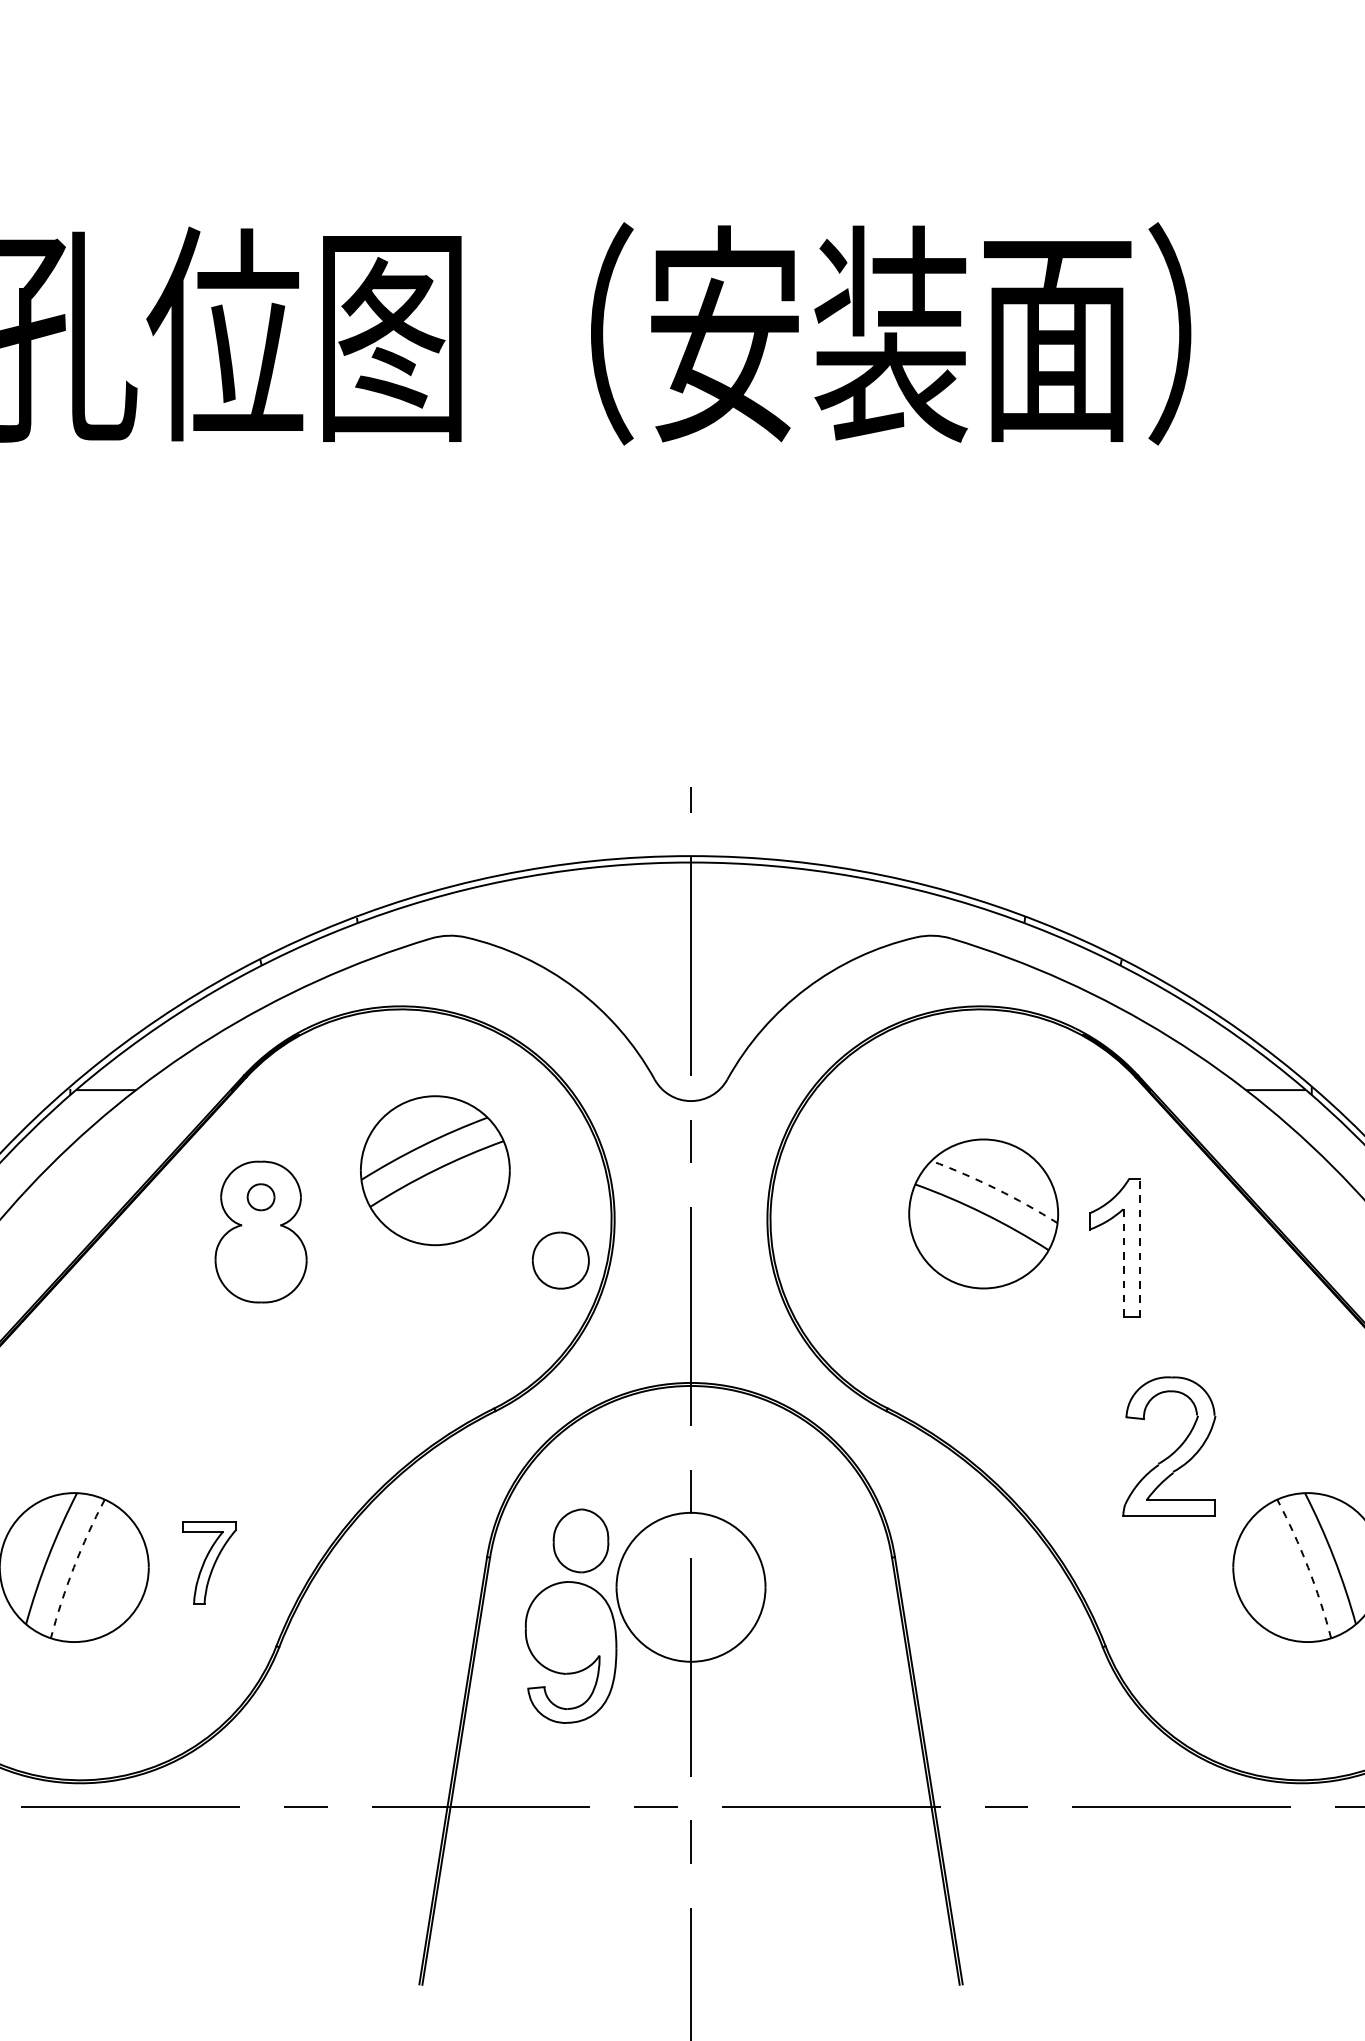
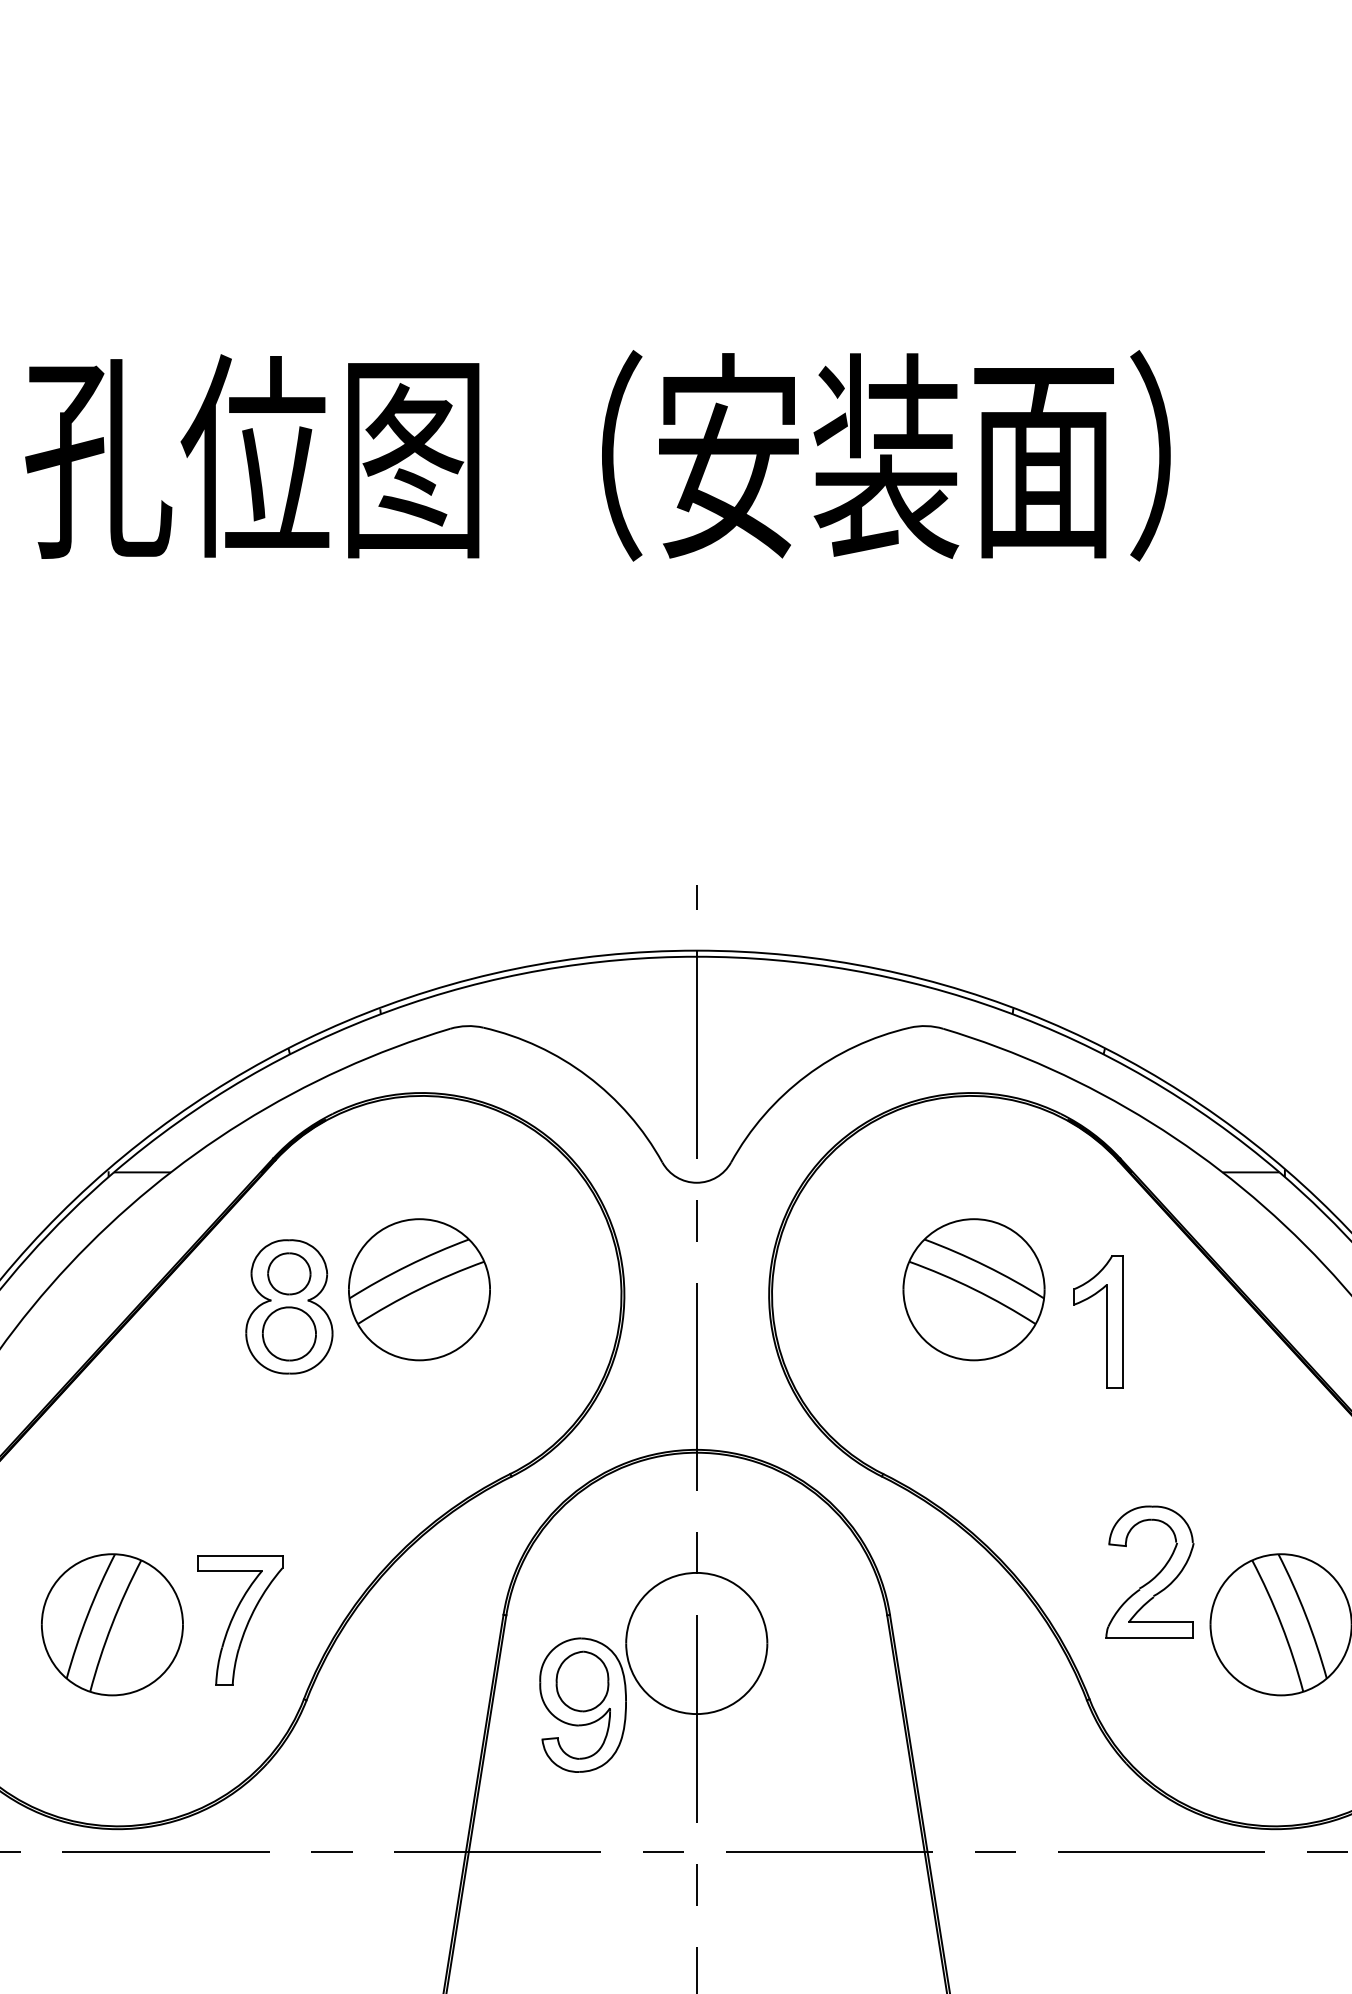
part: (435, 1170) -> (419, 1289), moved
arc: (995, 1188) -> (985, 1265), dashed -> solid
part: (261, 1196) -> (289, 1273), size x1.67
line: (1140, 1247) -> (1122, 1321), dashed -> solid
part: (560, 1260) -> (289, 1333), moved
line: (1123, 1263) -> (1106, 1336), dashed -> solid
part: (1174, 1451) -> (1154, 1576), moved
part: (581, 1540) -> (582, 1681), moved
part: (209, 1563) -> (240, 1620), size x1.67
arc: (74, 1567) -> (112, 1624), dashed -> solid
arc: (1308, 1567) -> (1281, 1624), dashed -> solid

